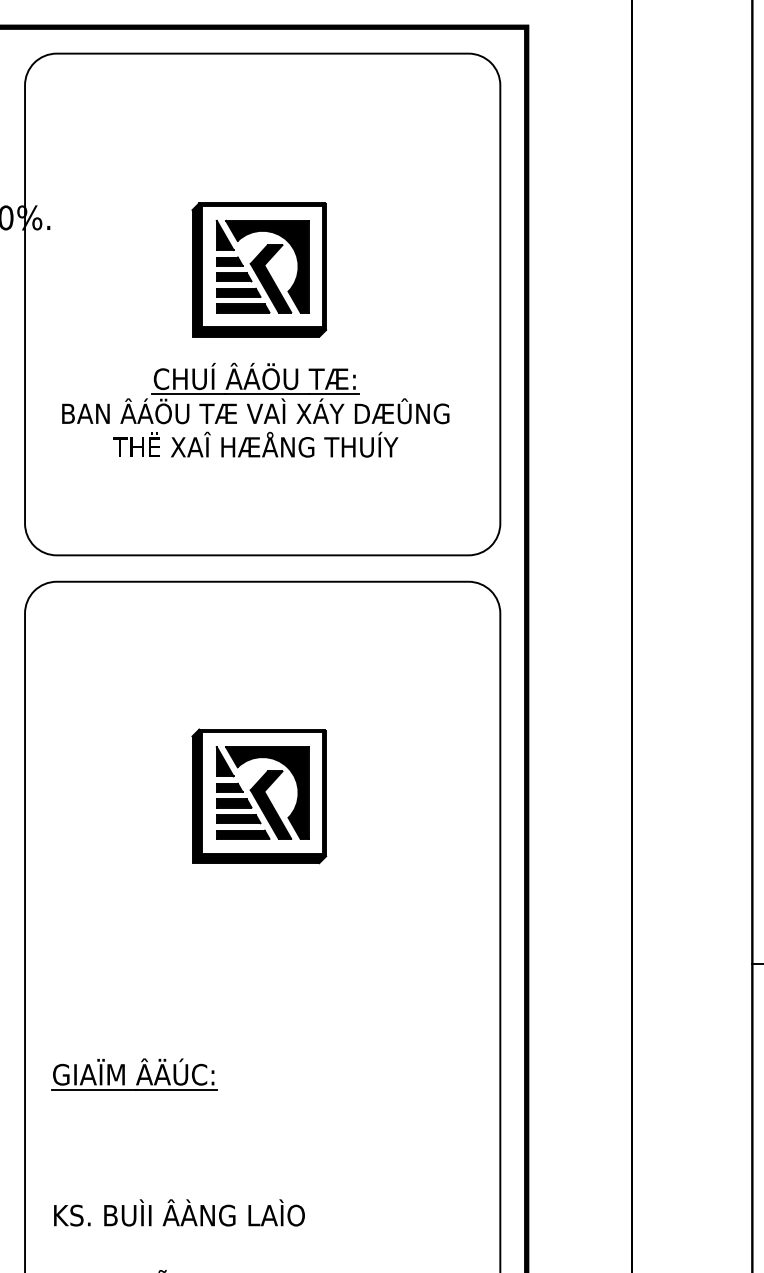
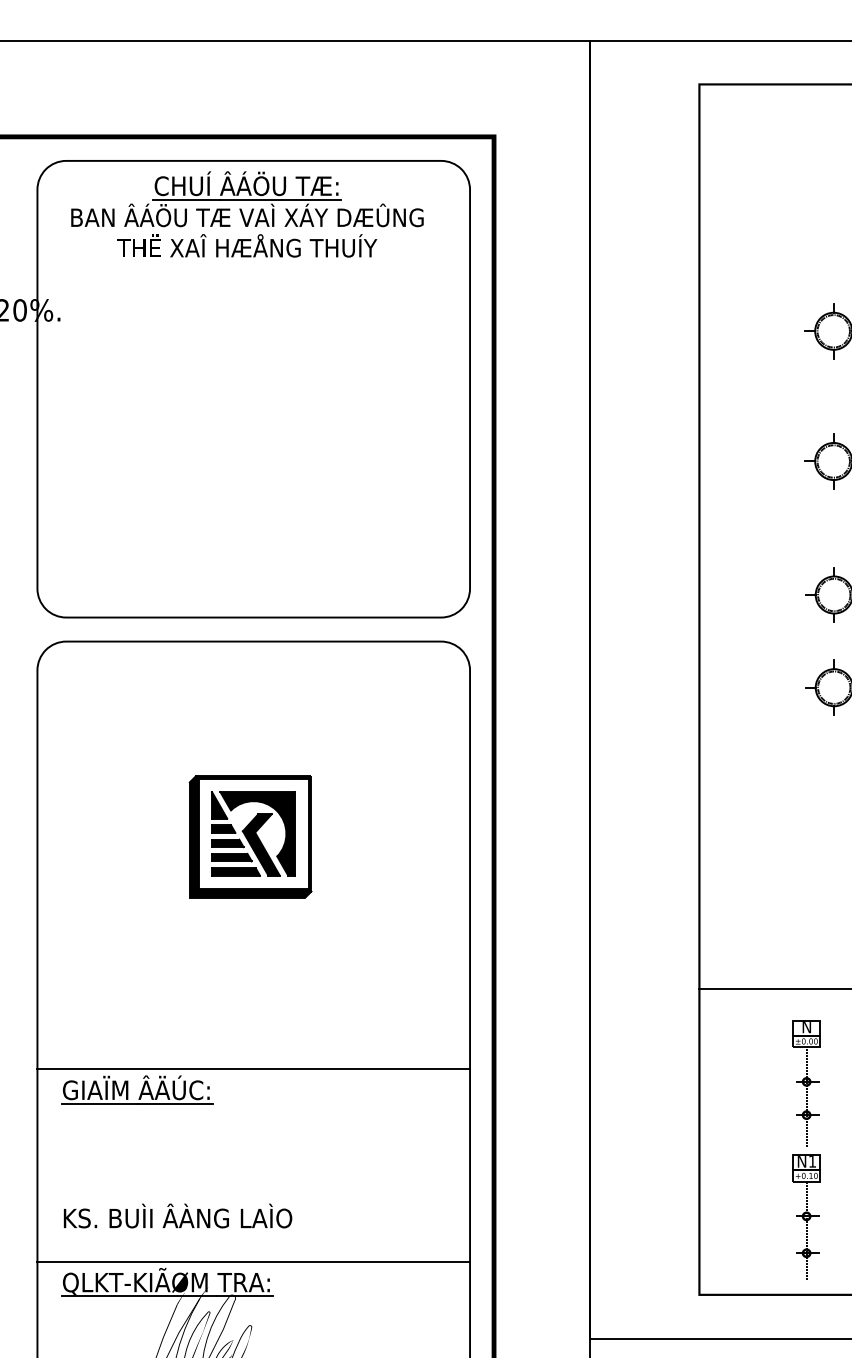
part: (259, 269) -> (250, 357), removed
part: (255, 410) -> (247, 214), moved
line: (262, 1051) -> (253, 1069), added
line: (262, 1262) -> (253, 1261), added

